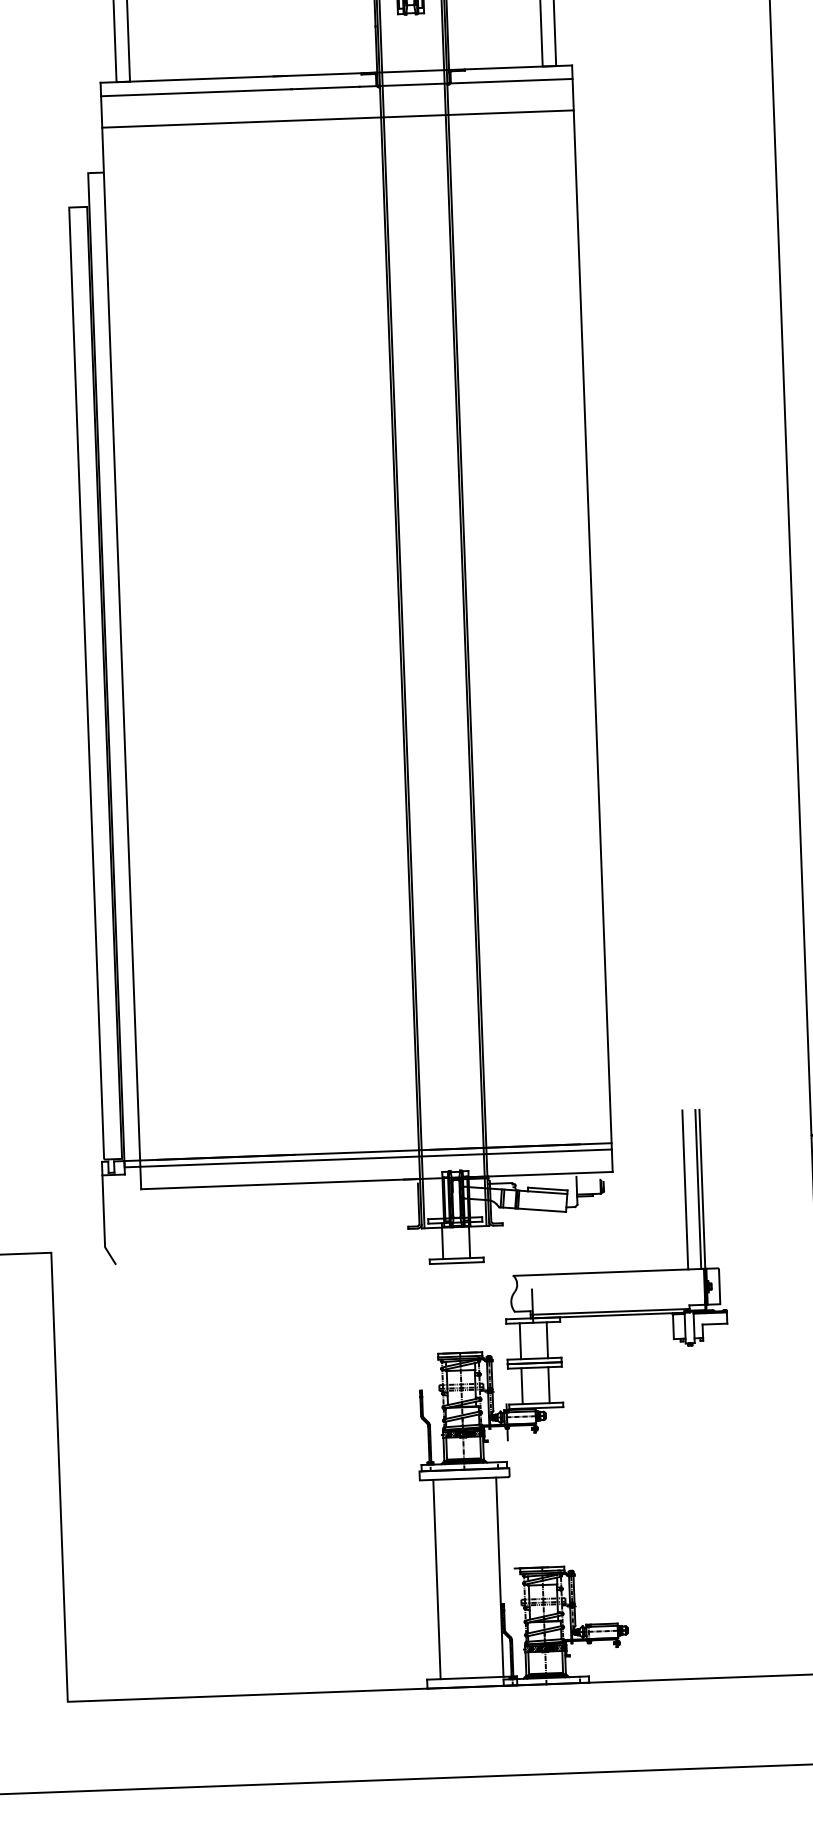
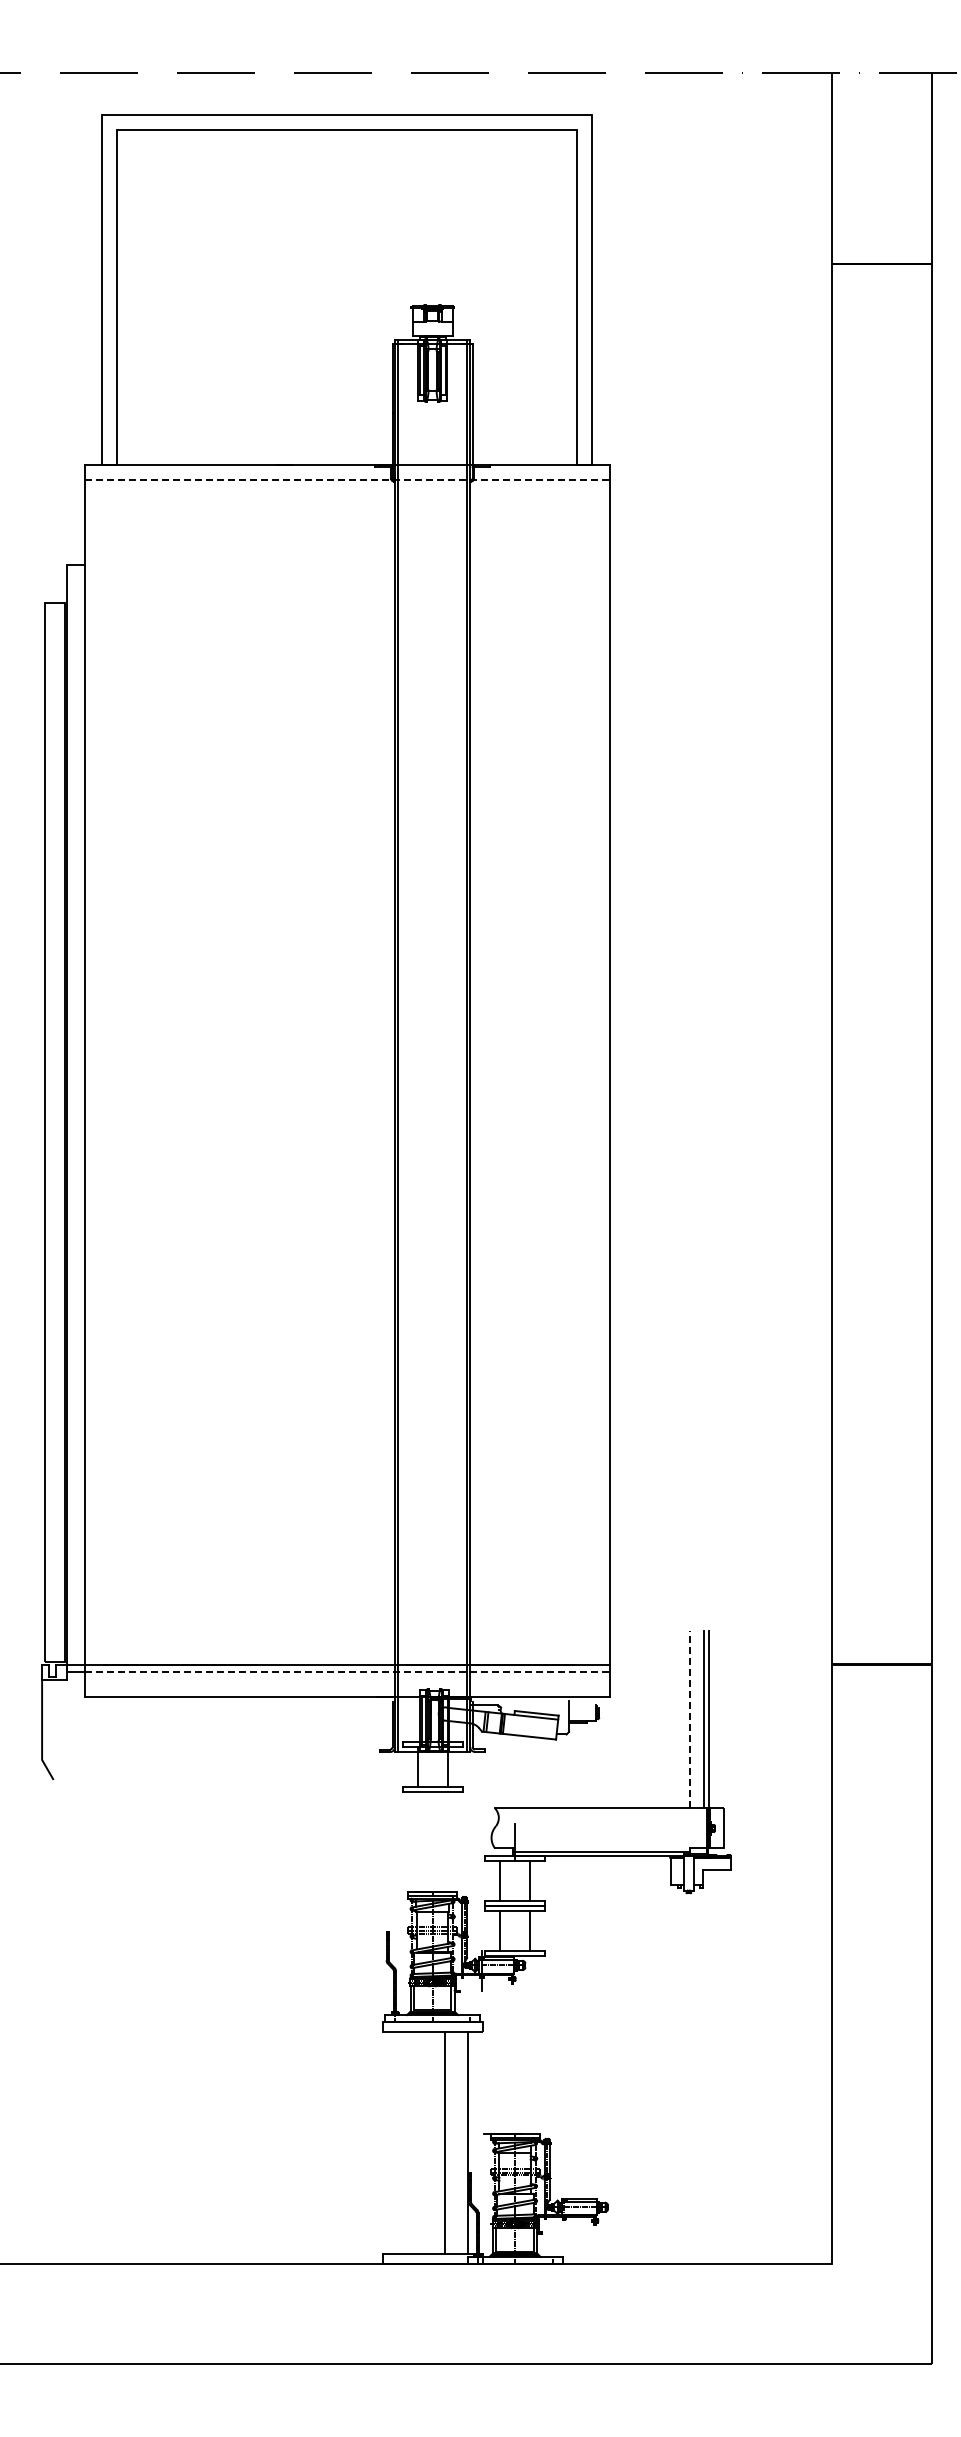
line: (337, 87) -> (347, 480), solid -> dashed
line: (337, 119) -> (346, 515), removed
line: (376, 1157) -> (347, 1671), solid -> dashed
line: (685, 1189) -> (689, 1719), solid -> dashed
line: (436, 1579) -> (444, 2142), moved

